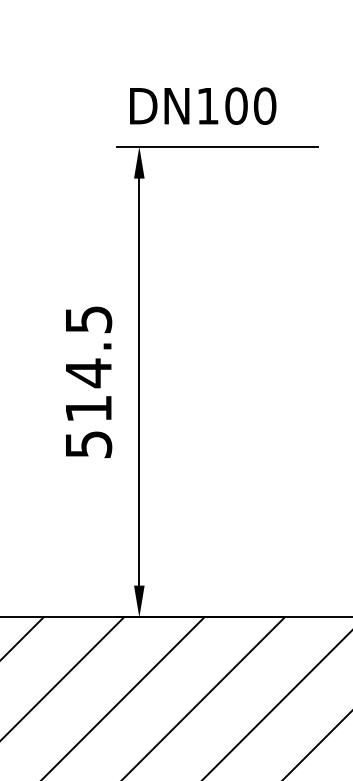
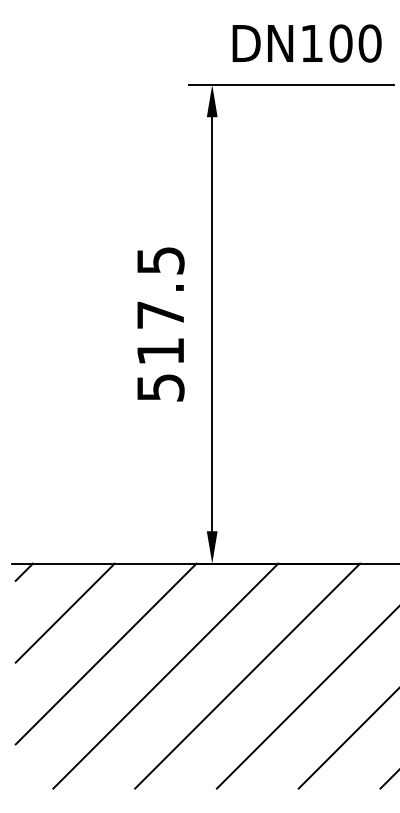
text: (202, 106) -> (306, 43), moved
text: (88, 373) -> (160, 315), 514.5 -> 517.5

